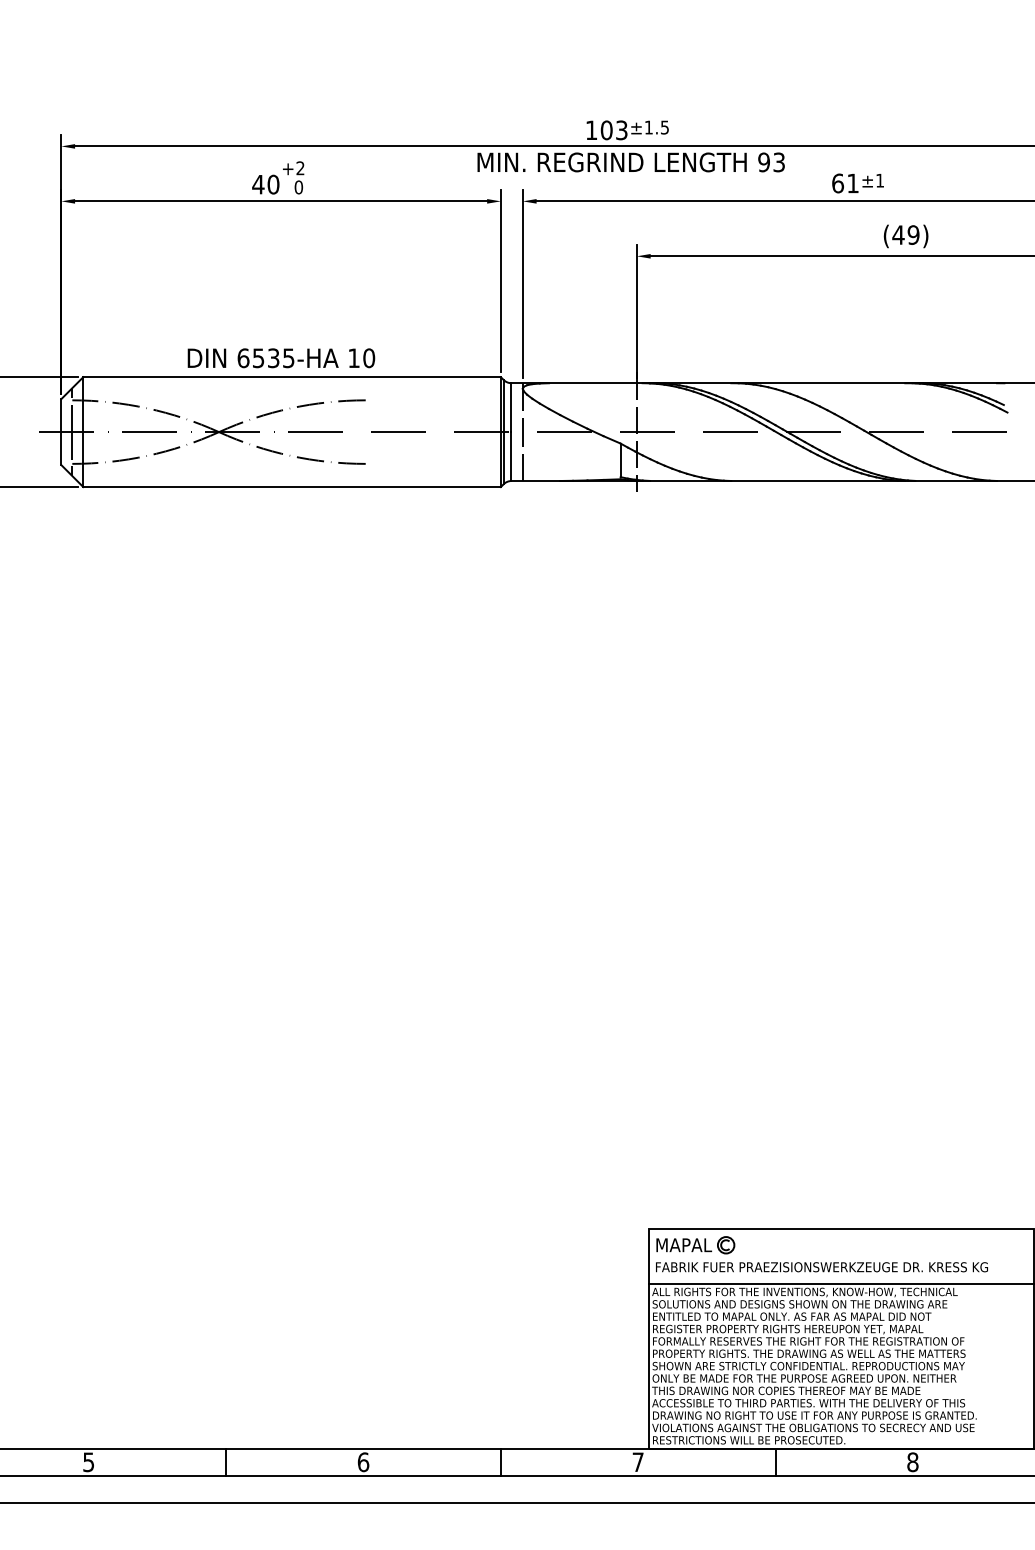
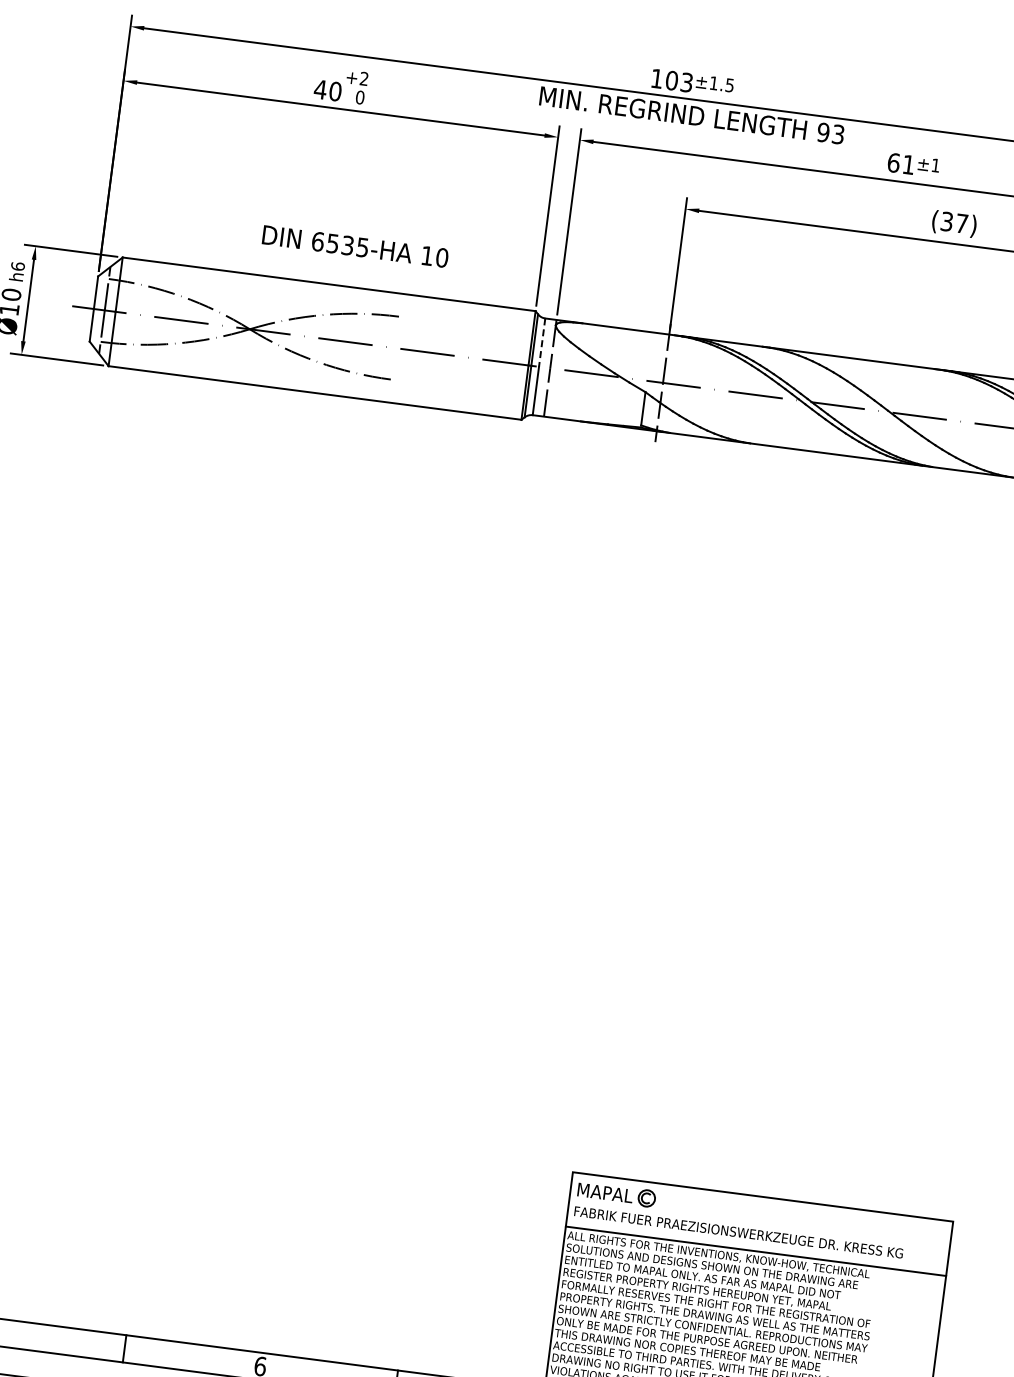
text: (905, 234) -> (954, 222), (49) -> (37)
text: (281, 358) -> (355, 246), moved
line: (511, 408) -> (542, 343), solid -> dashed

